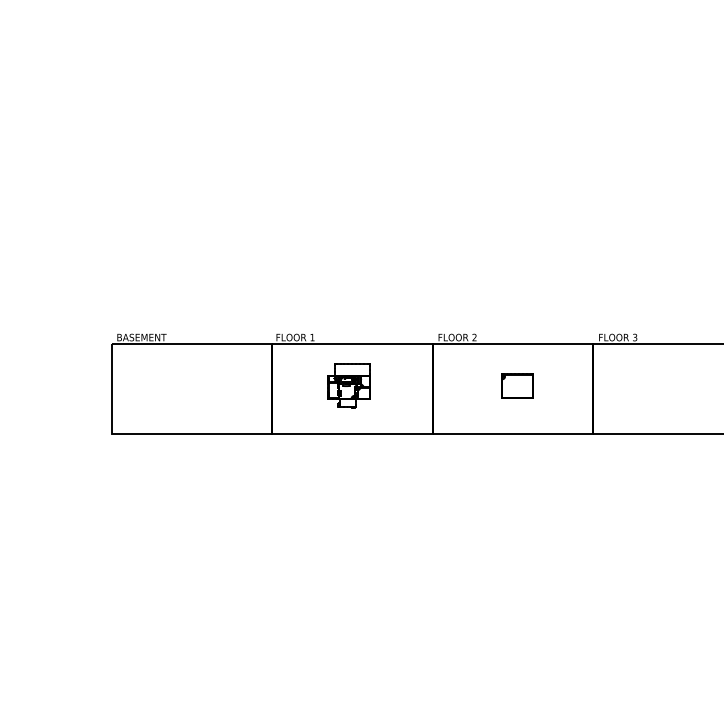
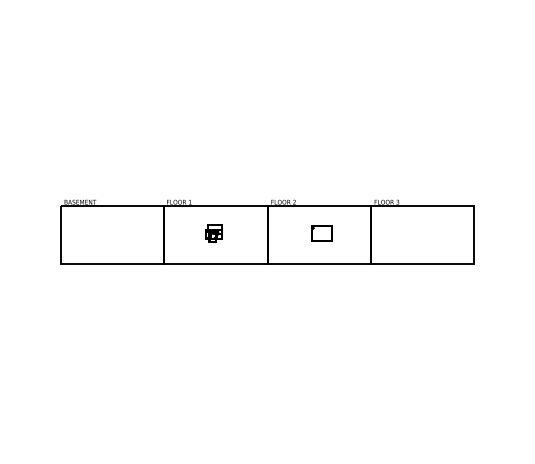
part: (348, 386) -> (213, 233), size x0.6

